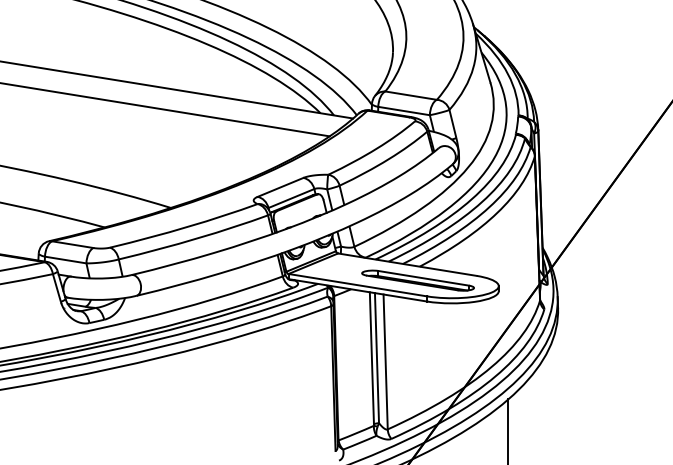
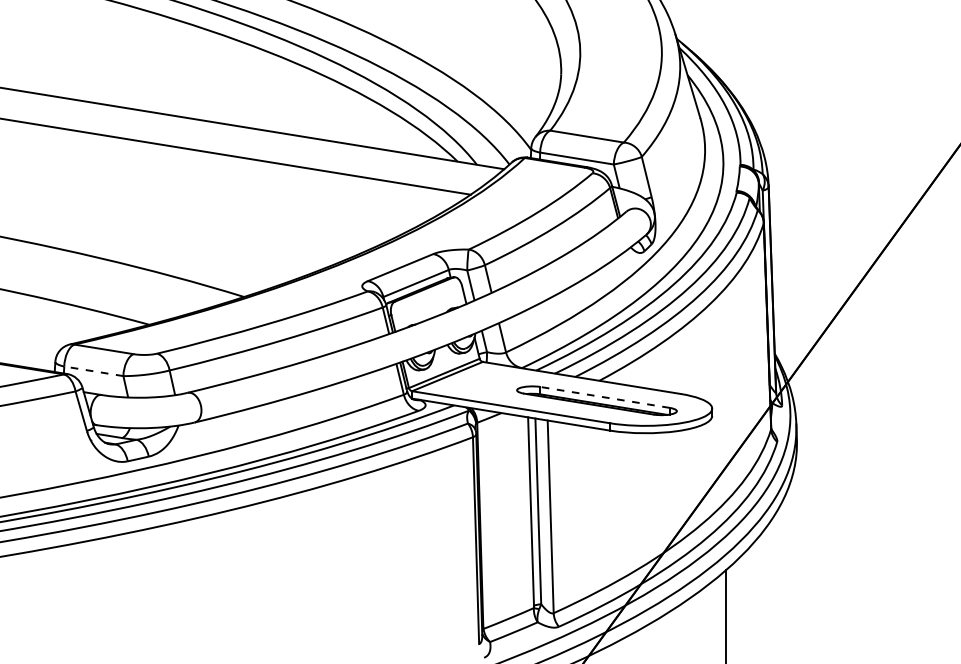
line: (65, 260) -> (93, 371), solid -> dashed
line: (424, 278) -> (605, 397), solid -> dashed

